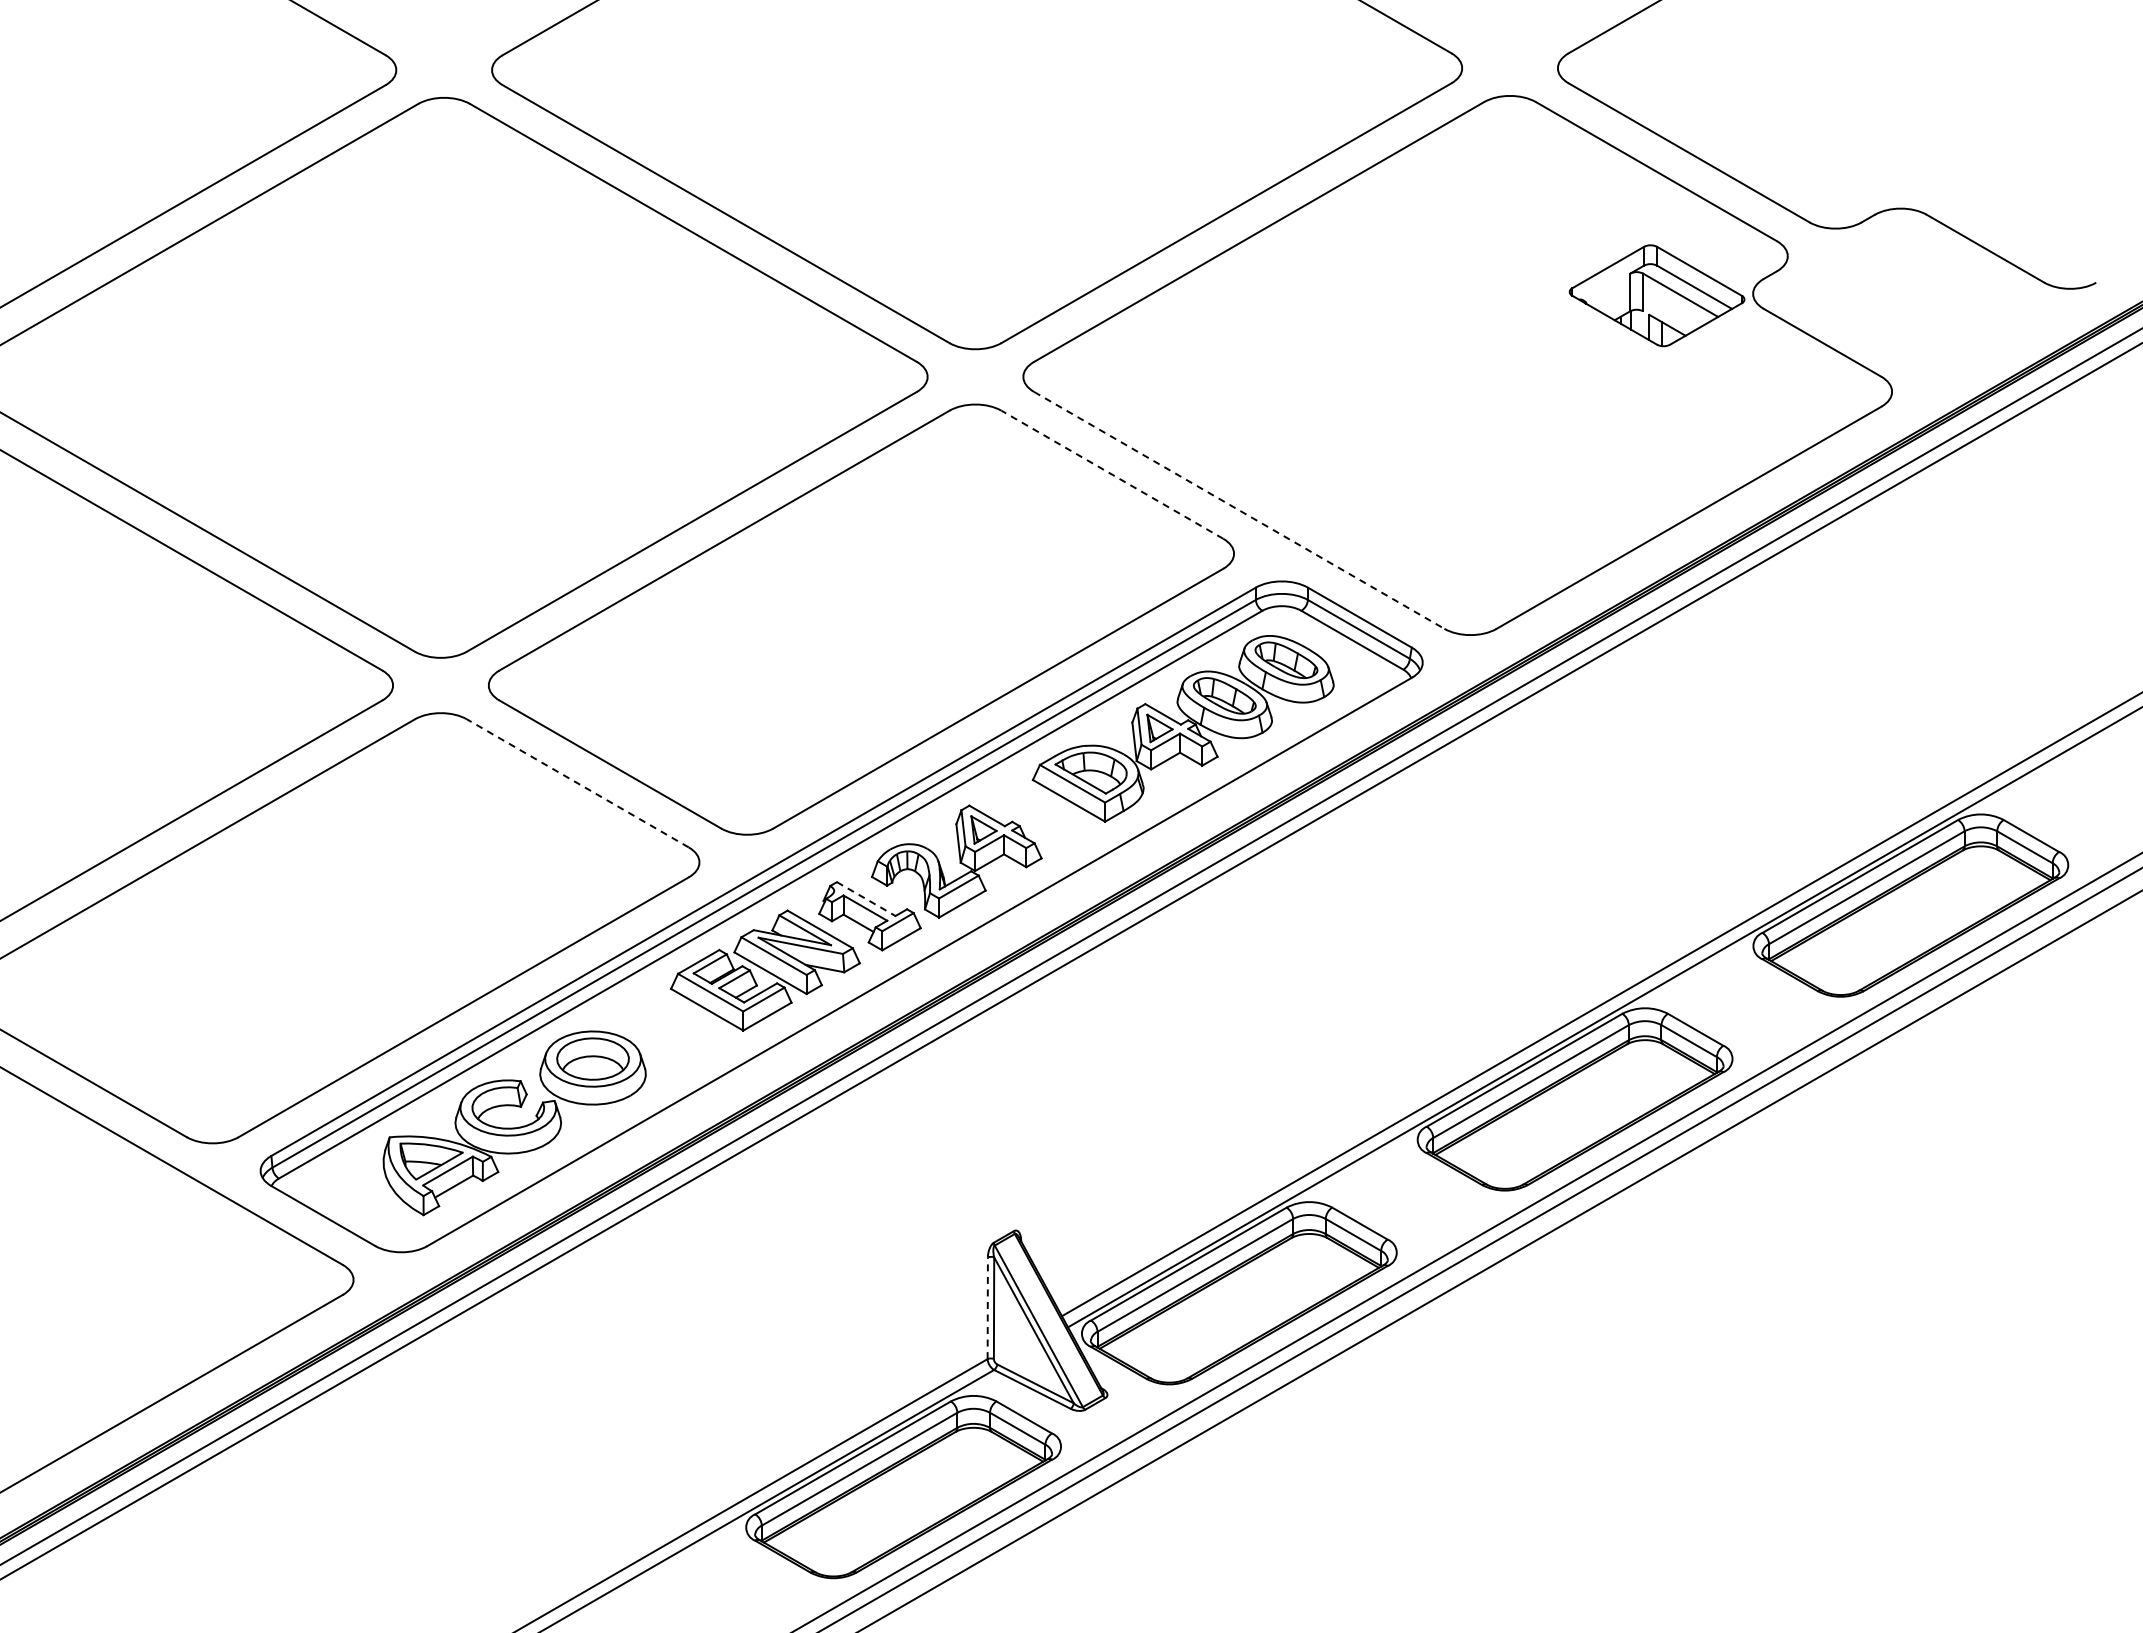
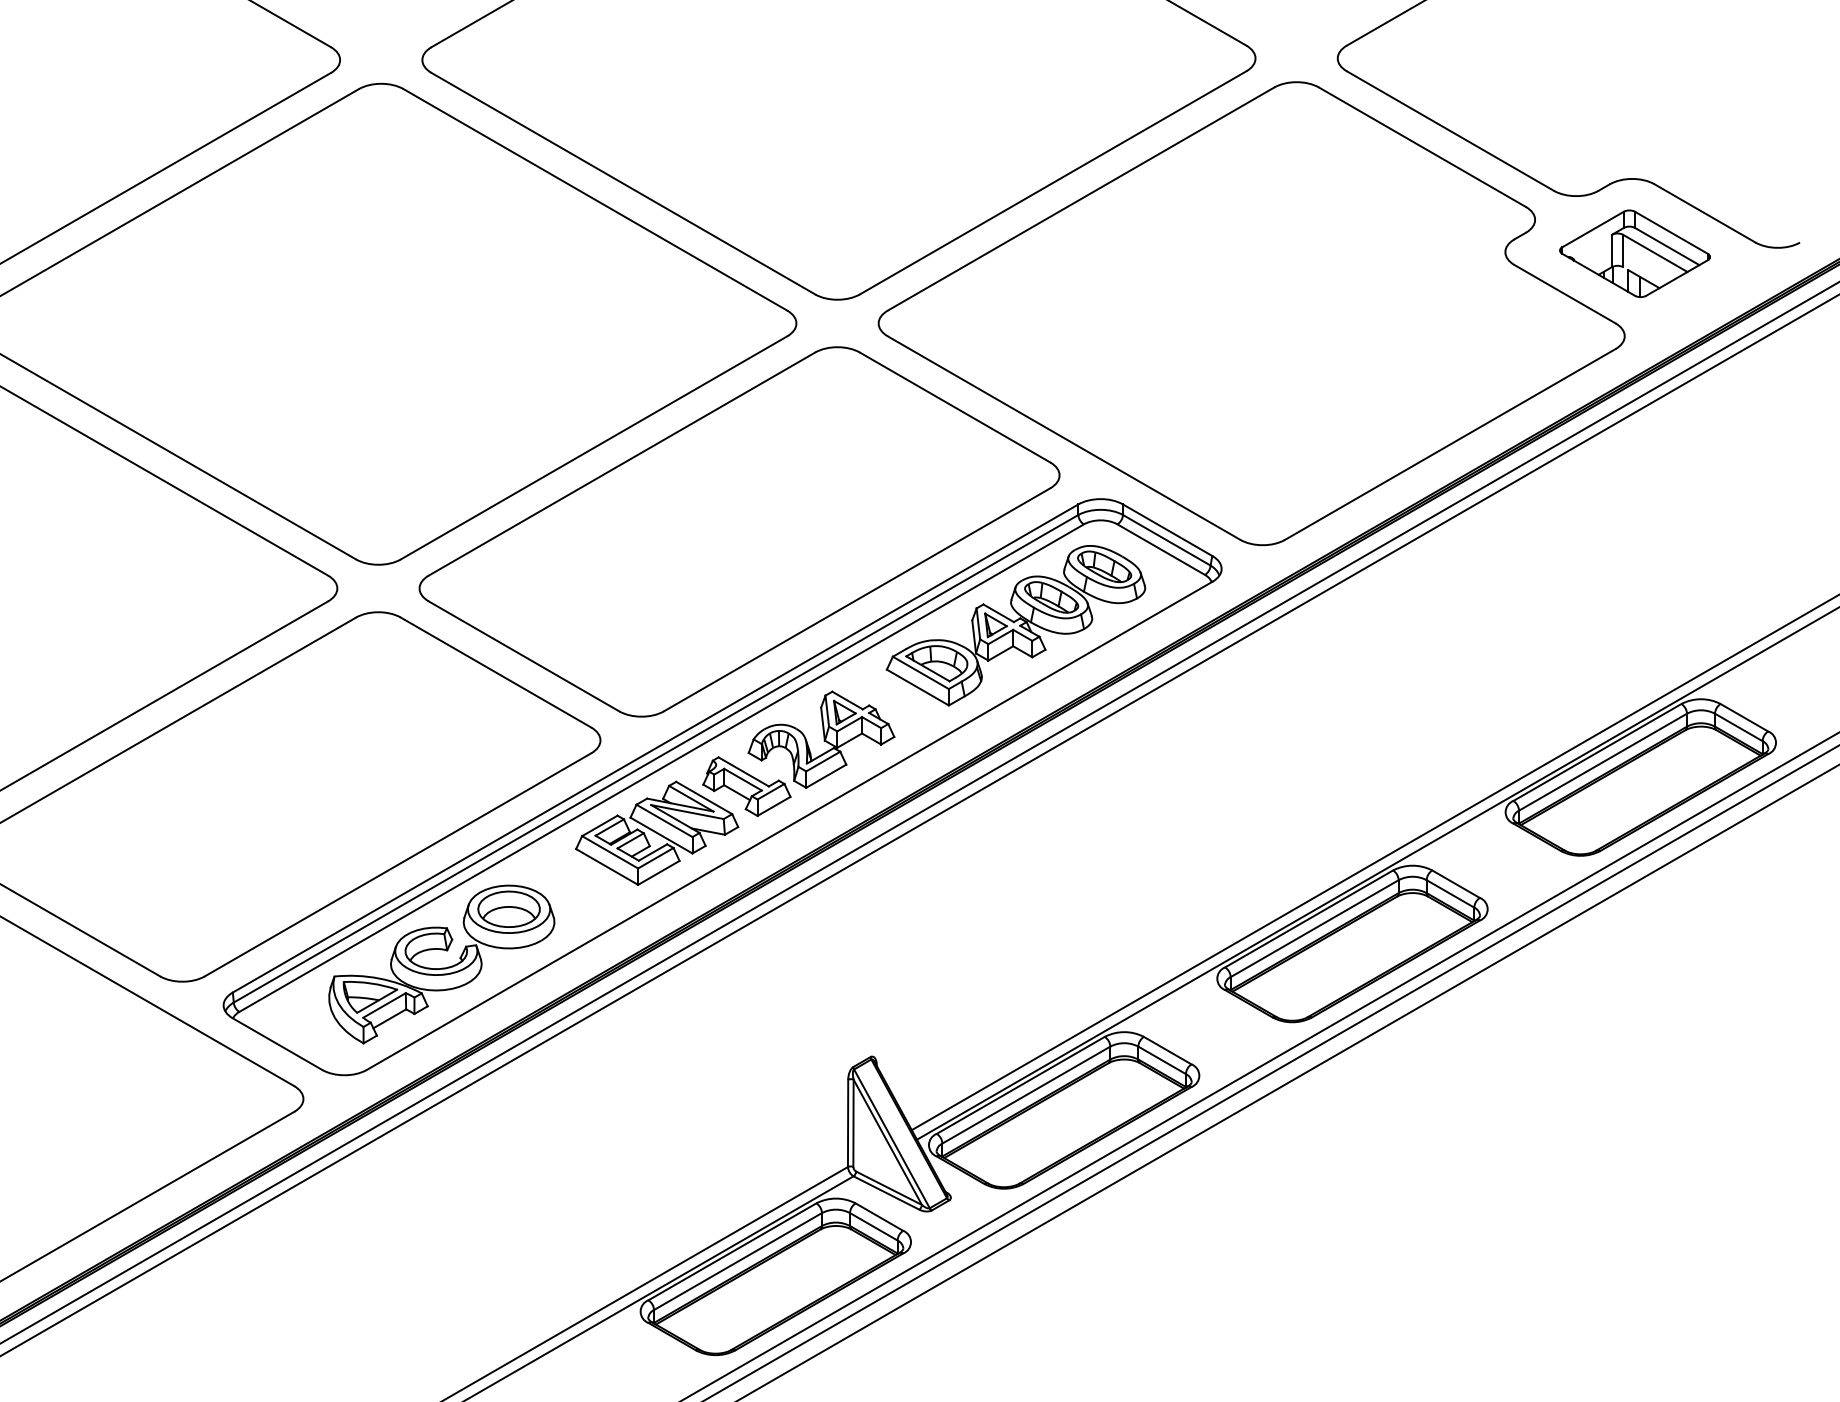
part: (1656, 295) -> (1634, 253), moved
line: (1111, 474) -> (954, 407), dashed -> solid
line: (1239, 510) -> (1064, 438), dashed -> solid
line: (577, 783) -> (495, 672), dashed -> solid
line: (866, 899) -> (743, 772), dashed -> solid
line: (987, 1308) -> (847, 1123), dashed -> solid

